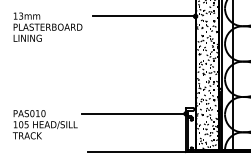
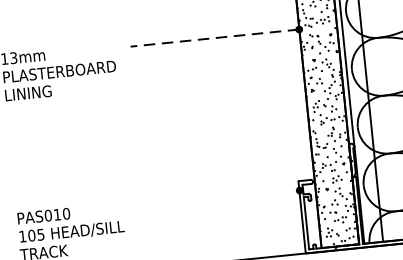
line: (144, 16) -> (215, 38), solid -> dashed
line: (133, 113) -> (213, 198), removed

